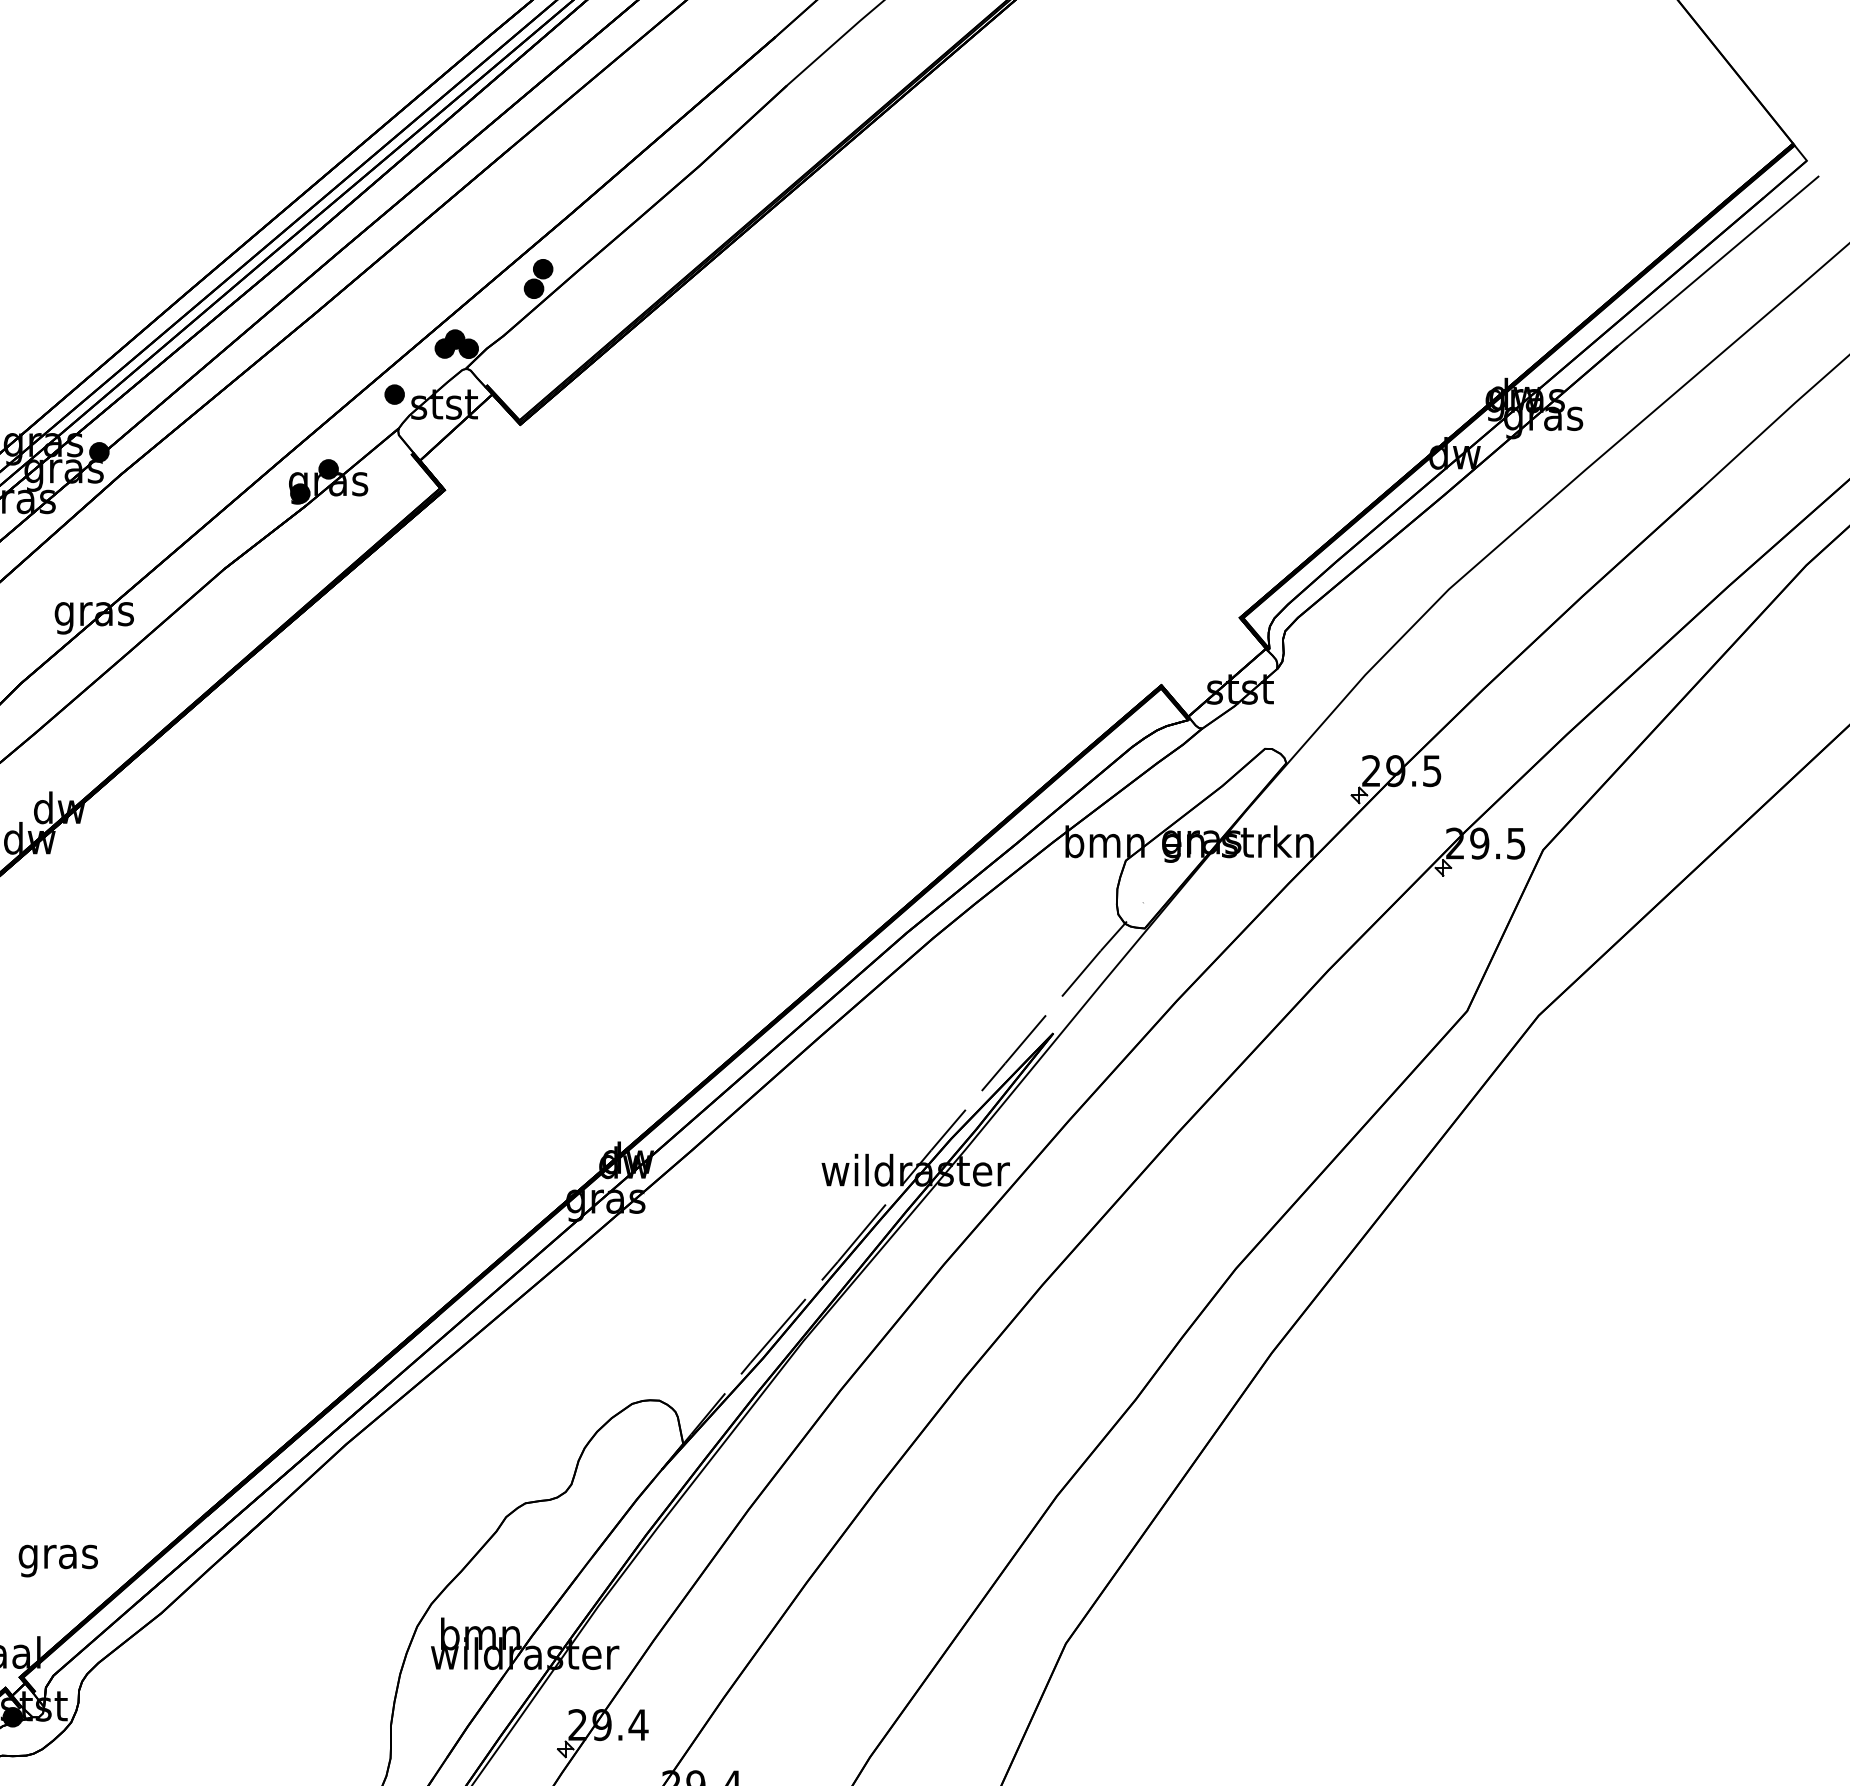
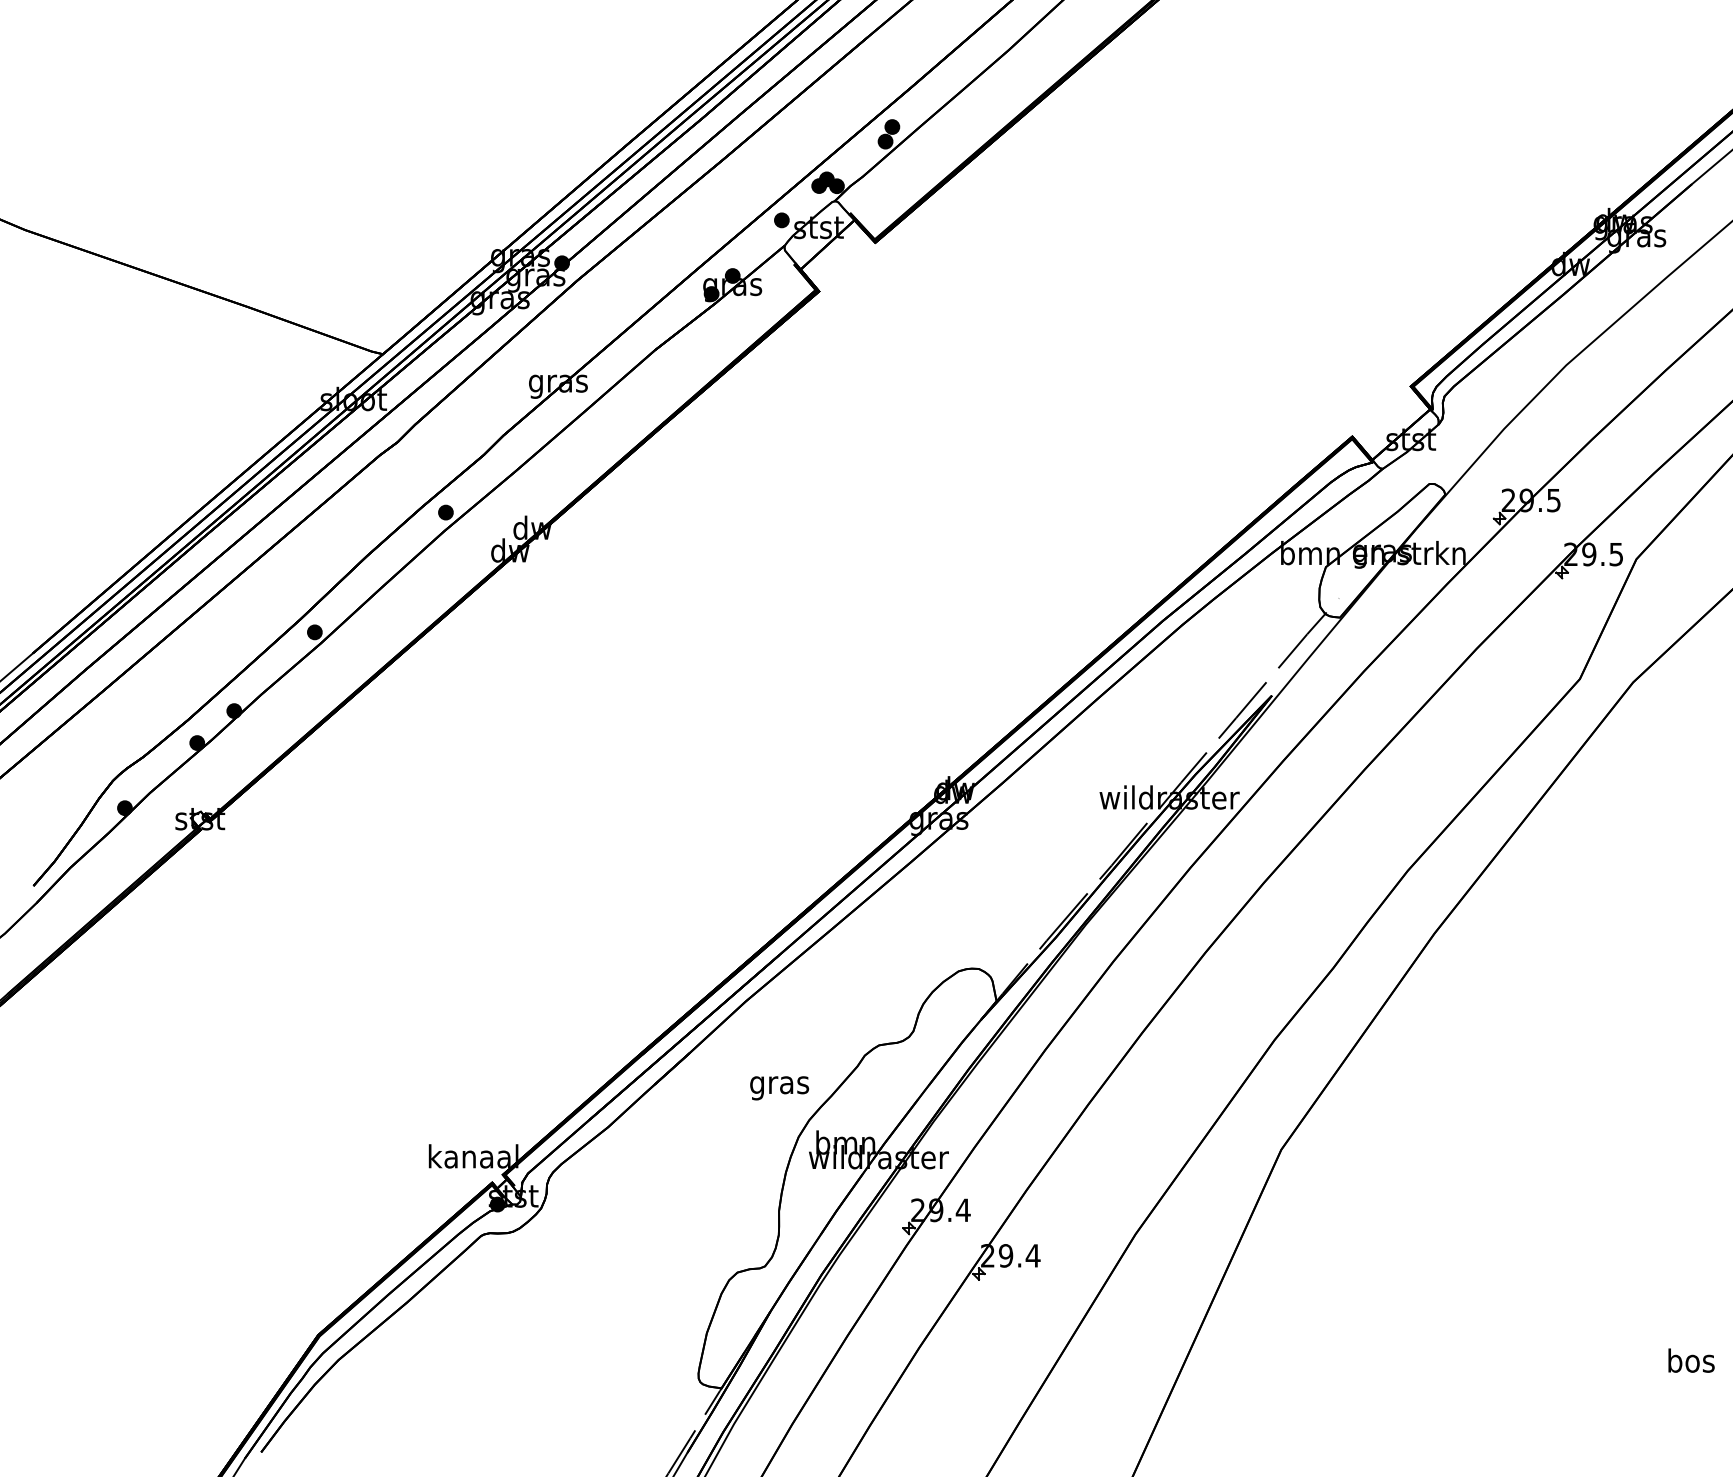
text: (58, 1561) -> (779, 1088), moved

